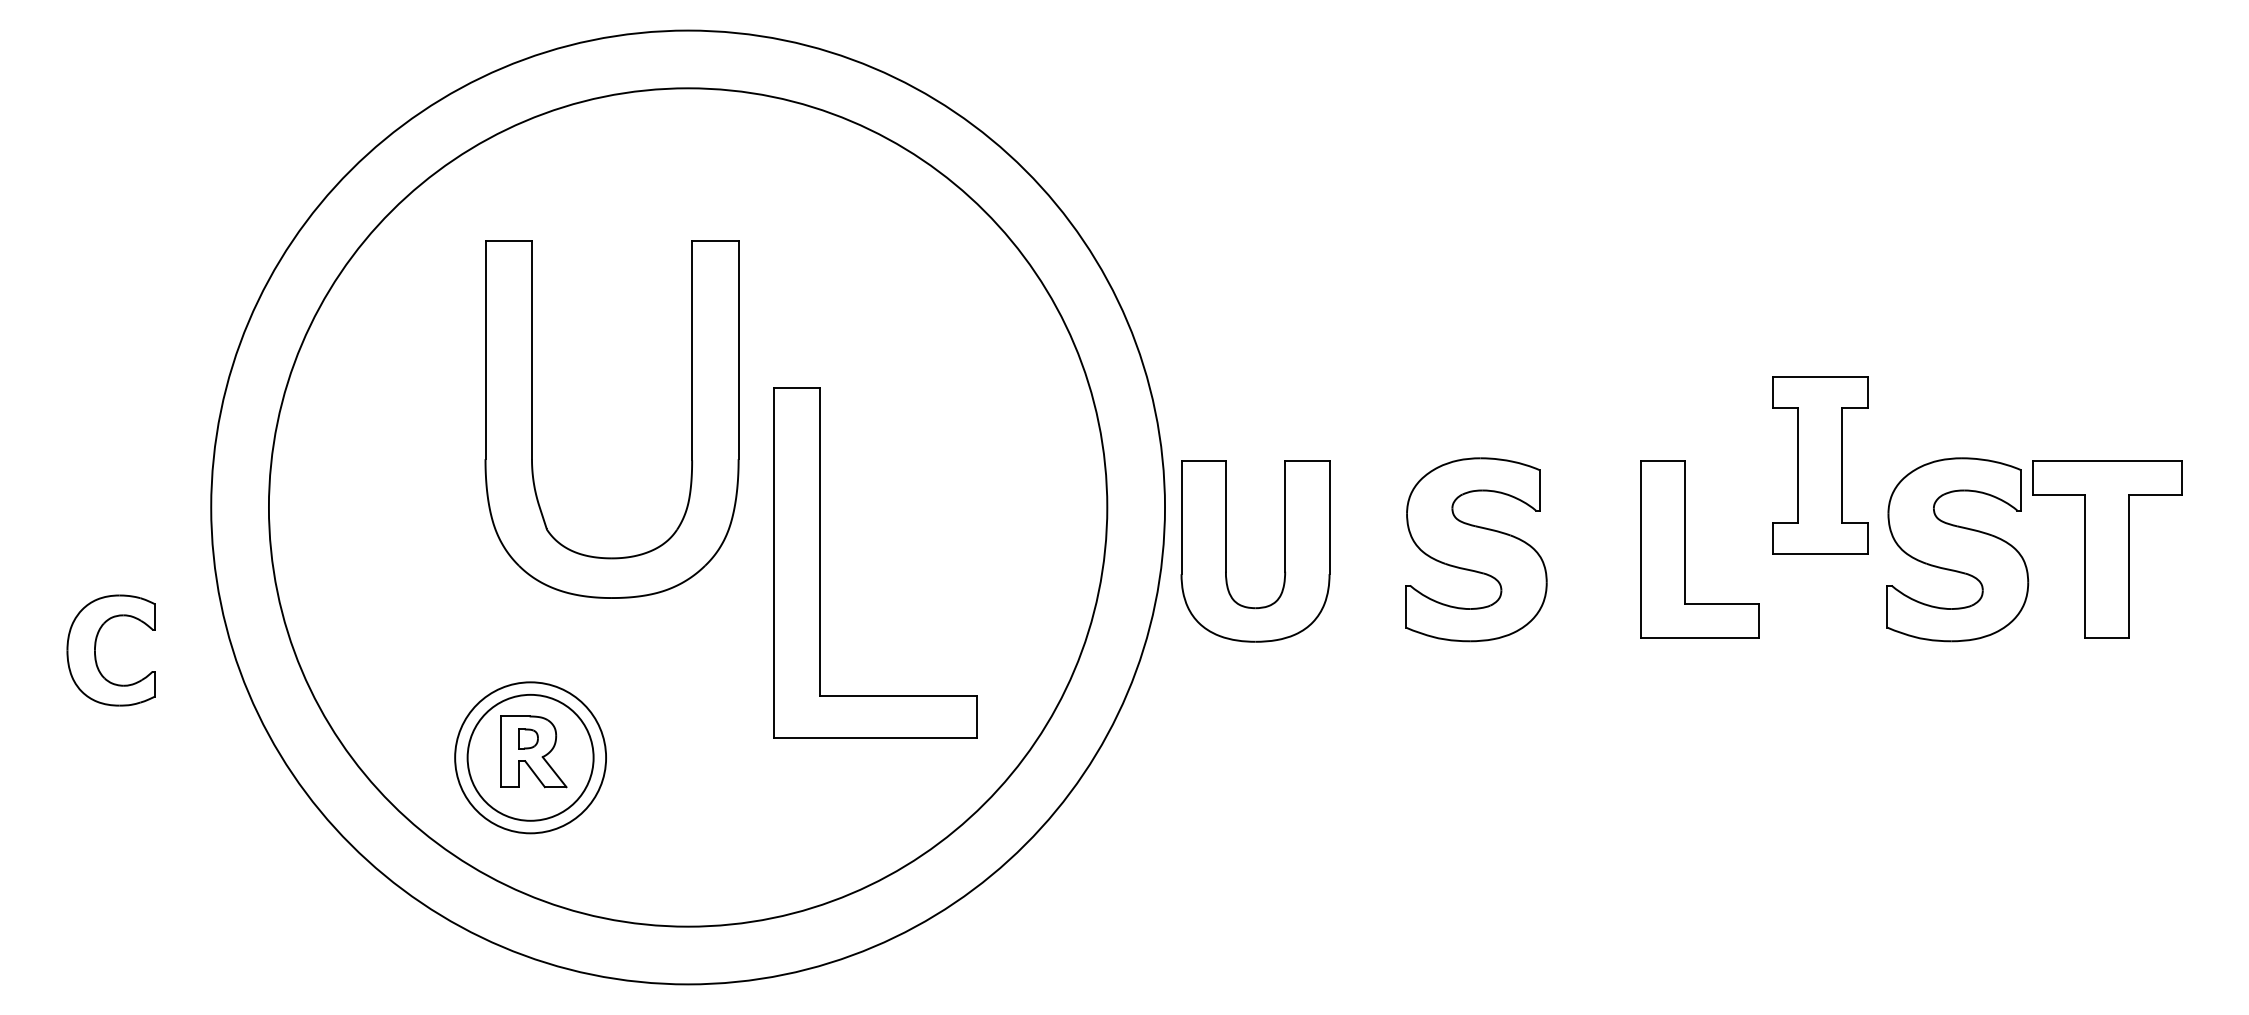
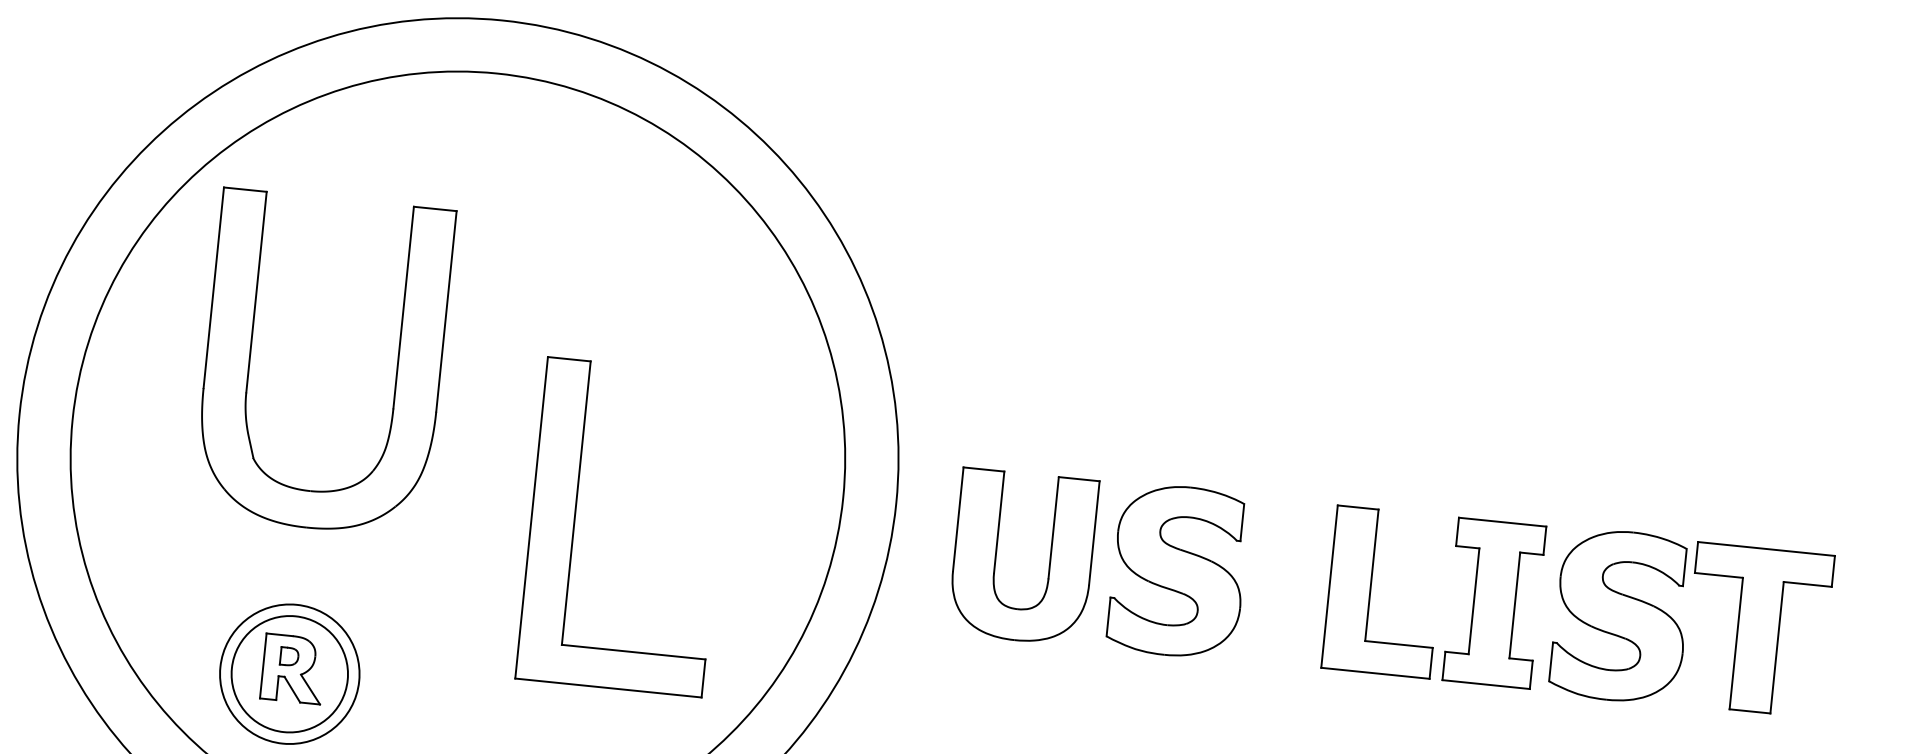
part: (532, 419) -> (250, 356), moved
part: (1820, 465) -> (1494, 603), moved
part: (1226, 551) -> (996, 554), moved

